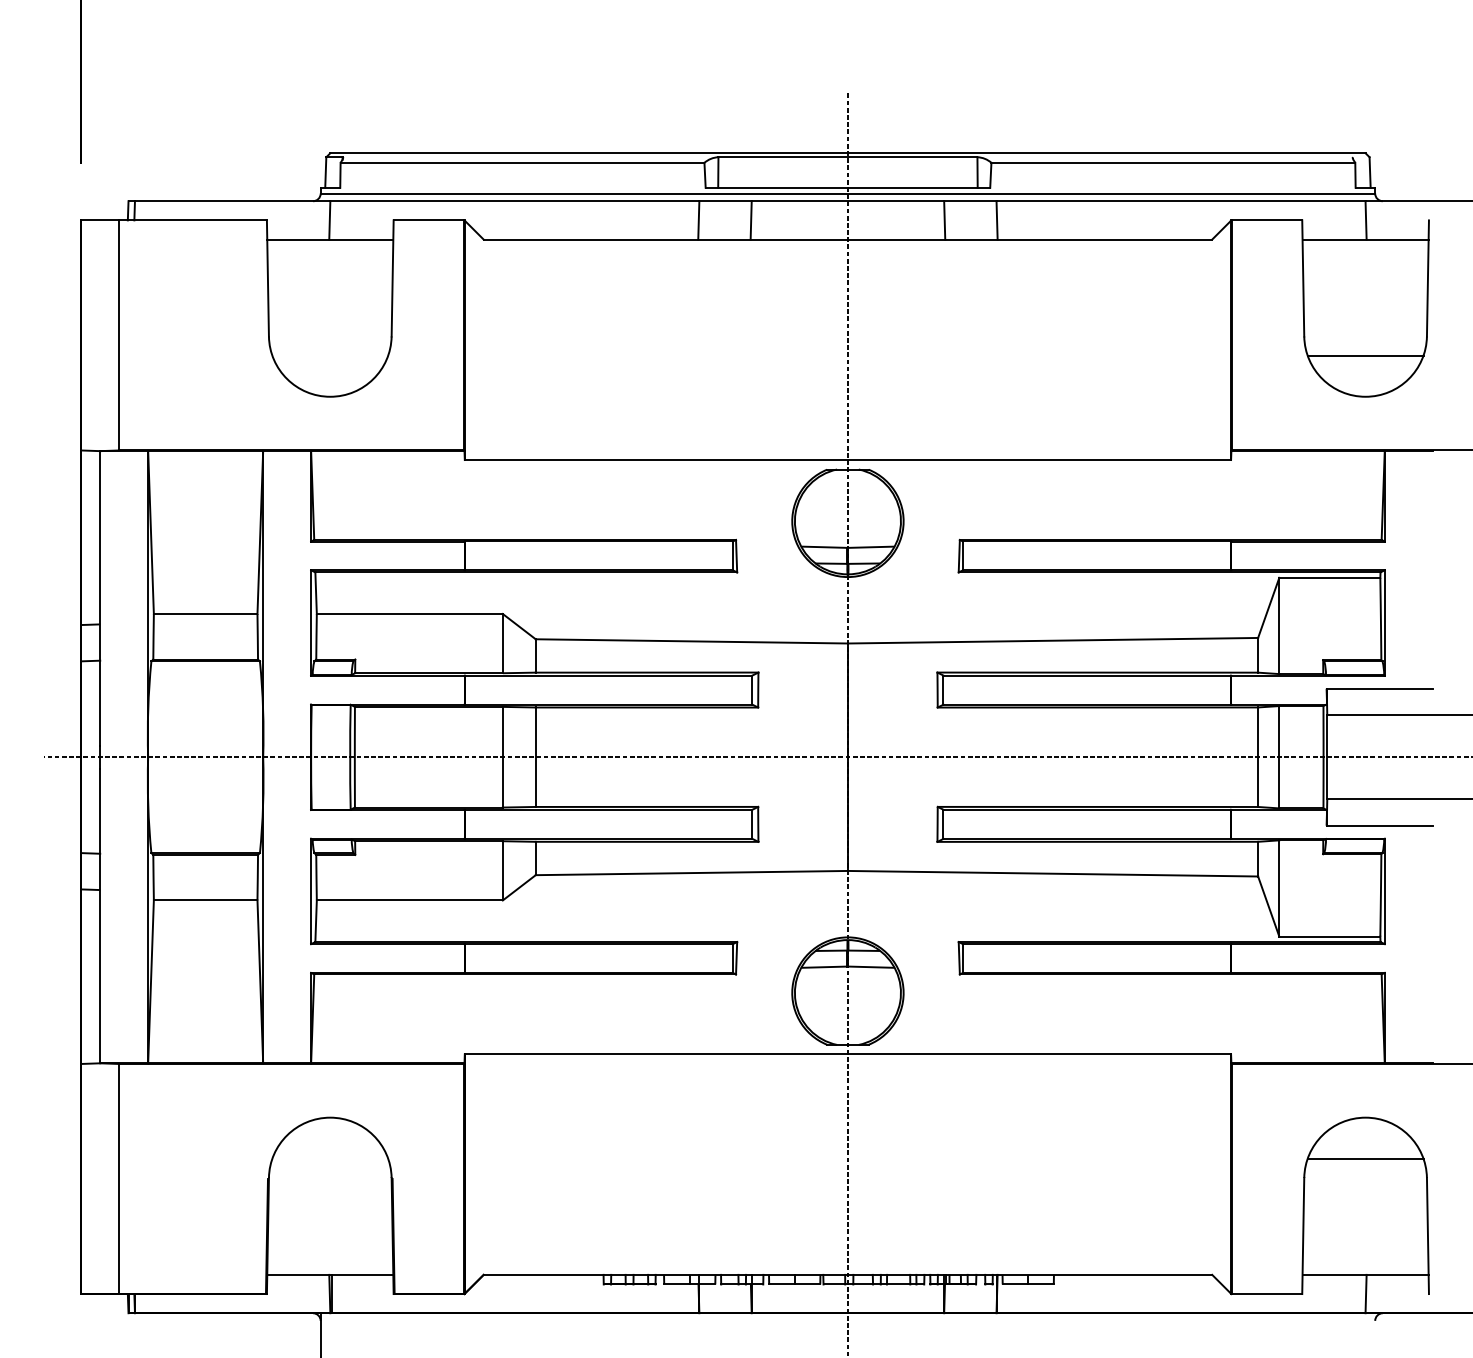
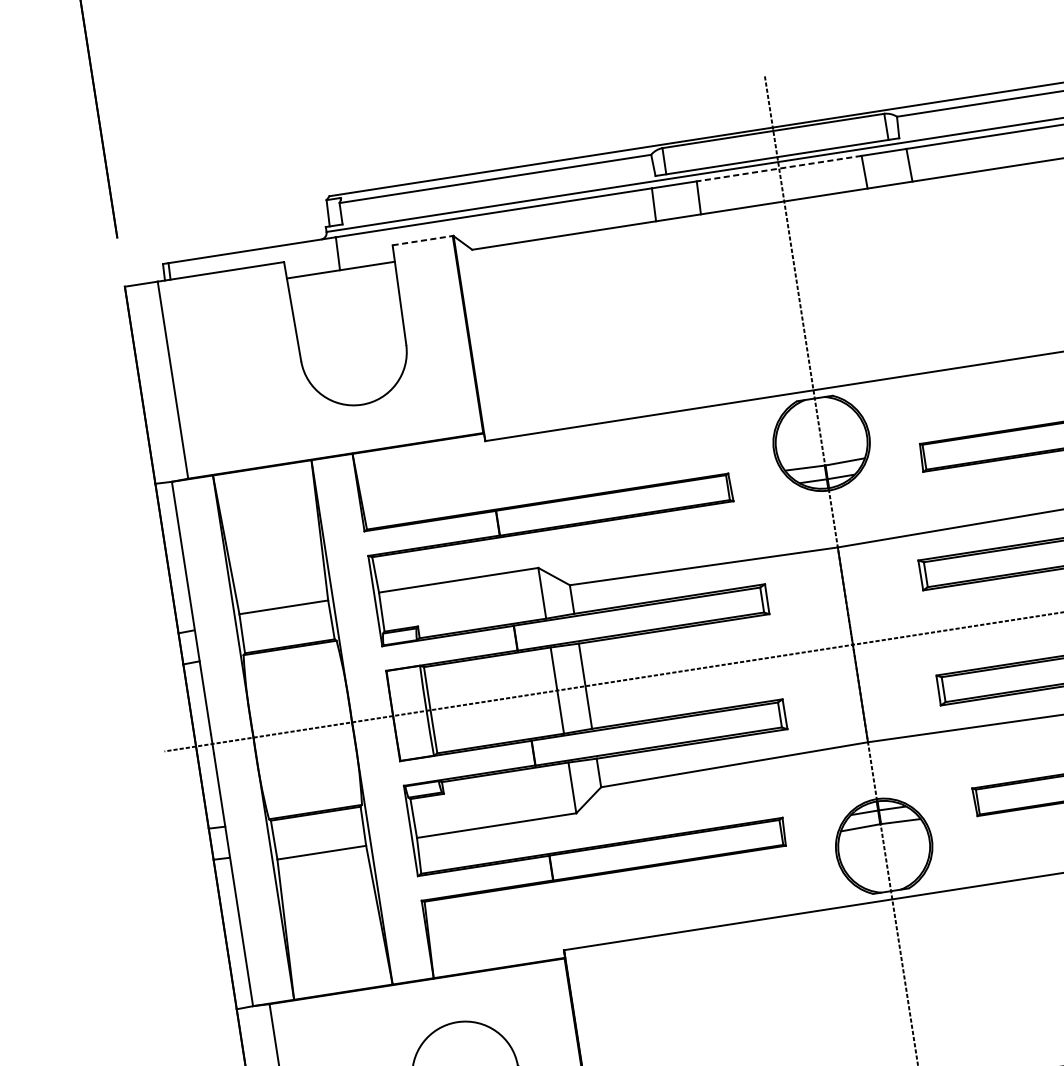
line: (847, 201) -> (778, 168), solid -> dashed
line: (429, 220) -> (423, 240), solid -> dashed

